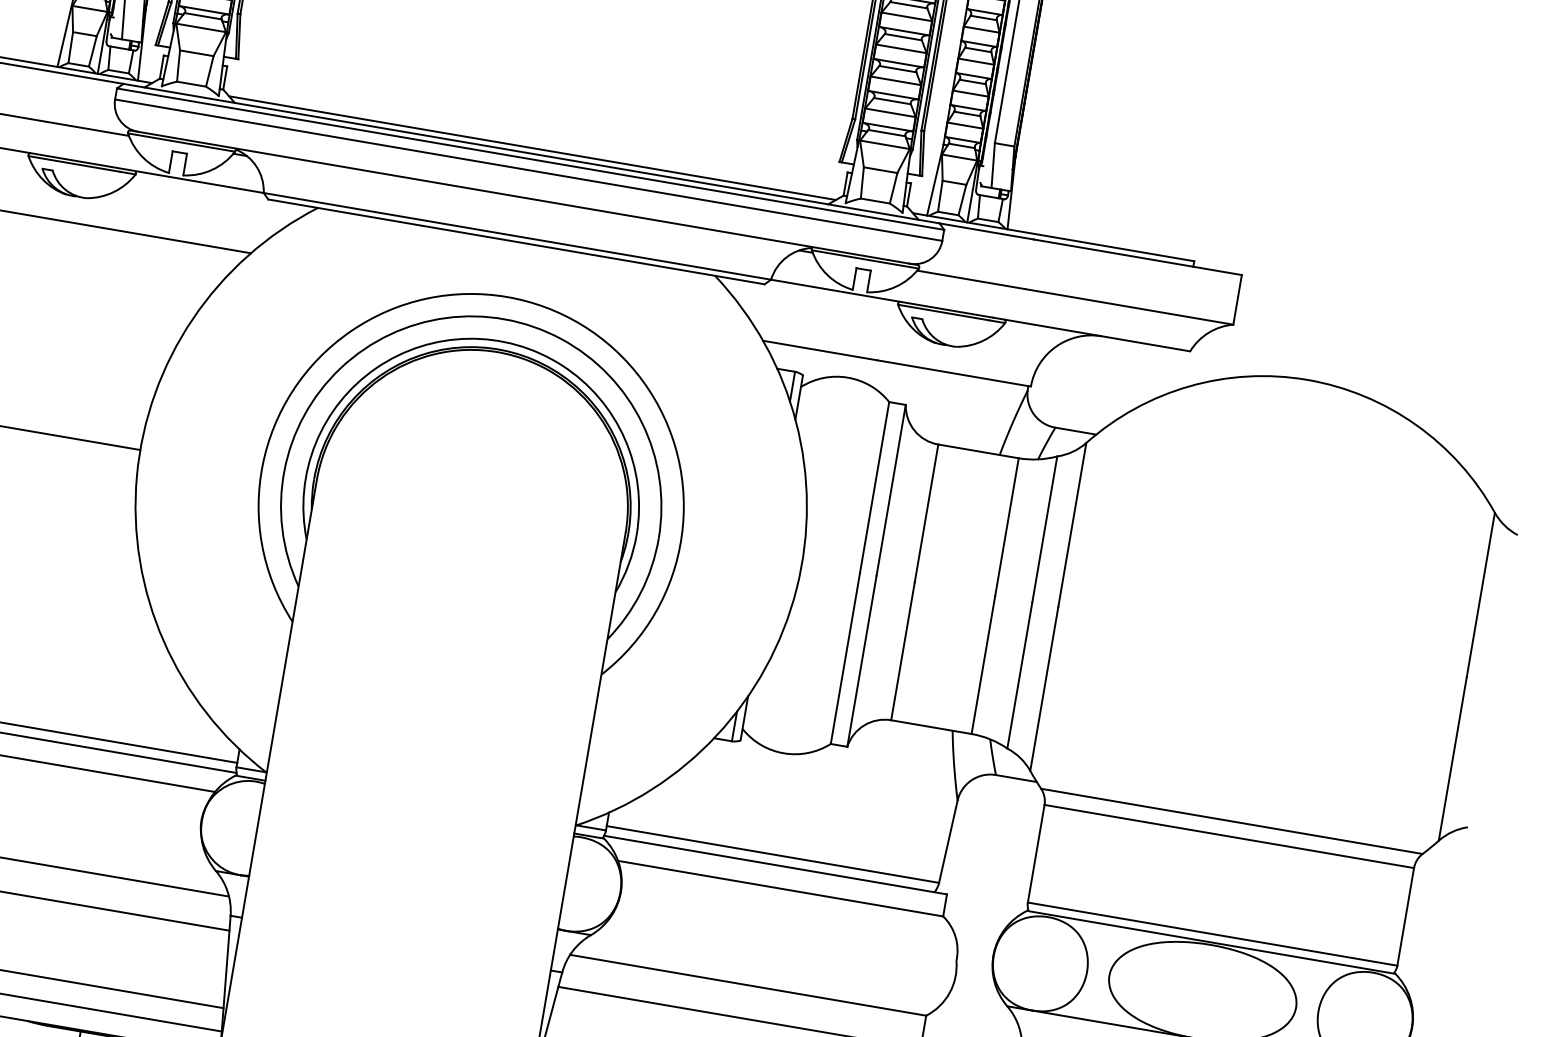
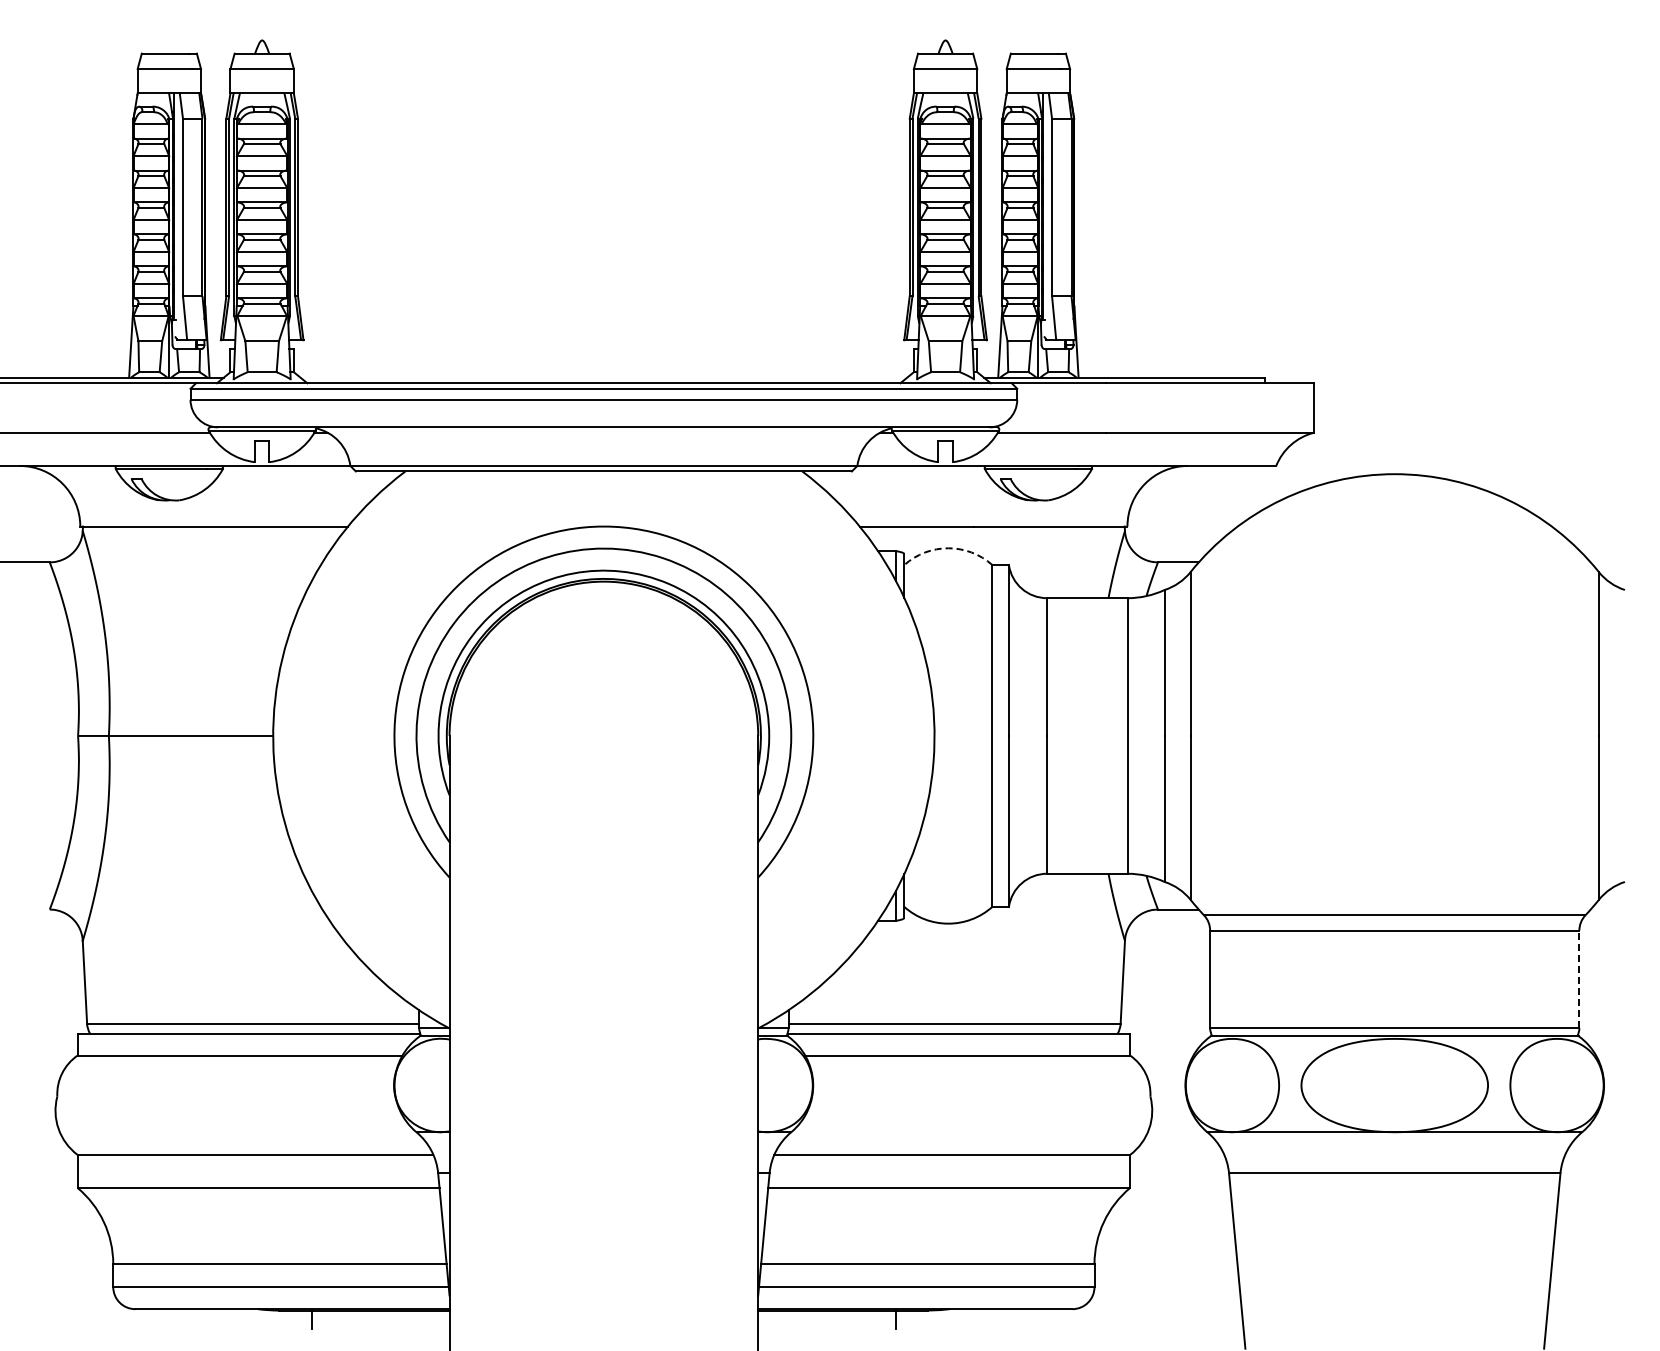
line: (532, 147) -> (603, 377), removed
arc: (848, 377) -> (948, 548), solid -> dashed
line: (1405, 917) -> (1579, 979), solid -> dashed

